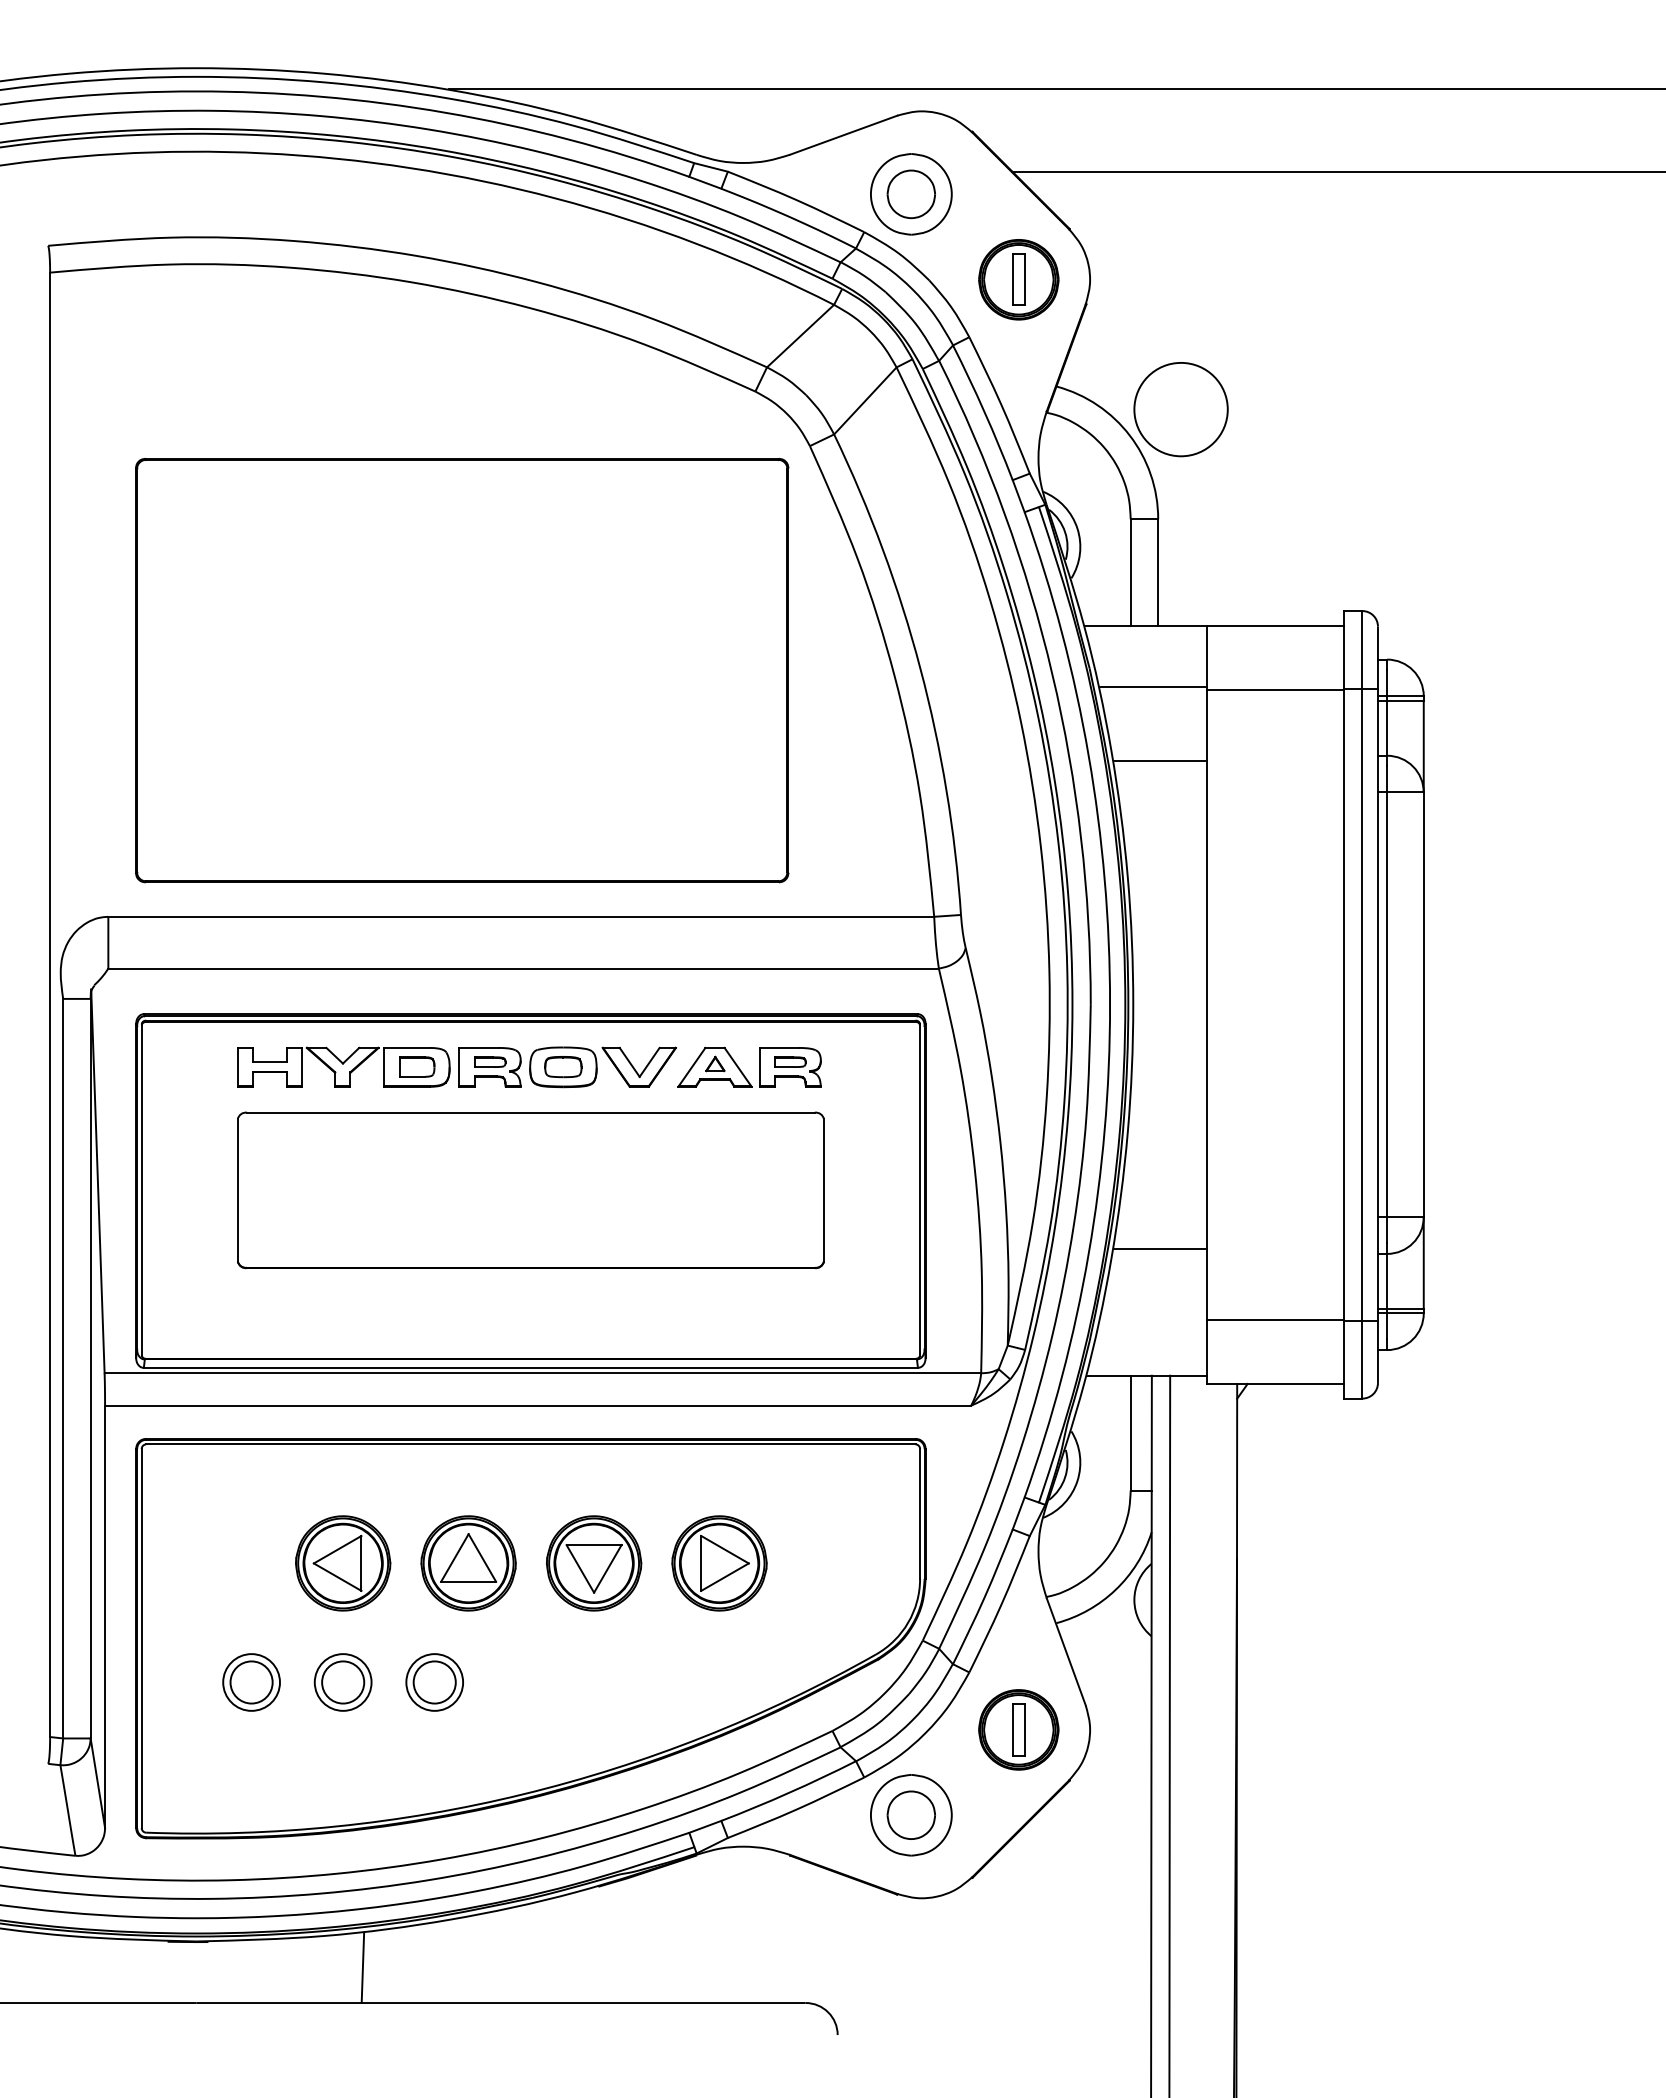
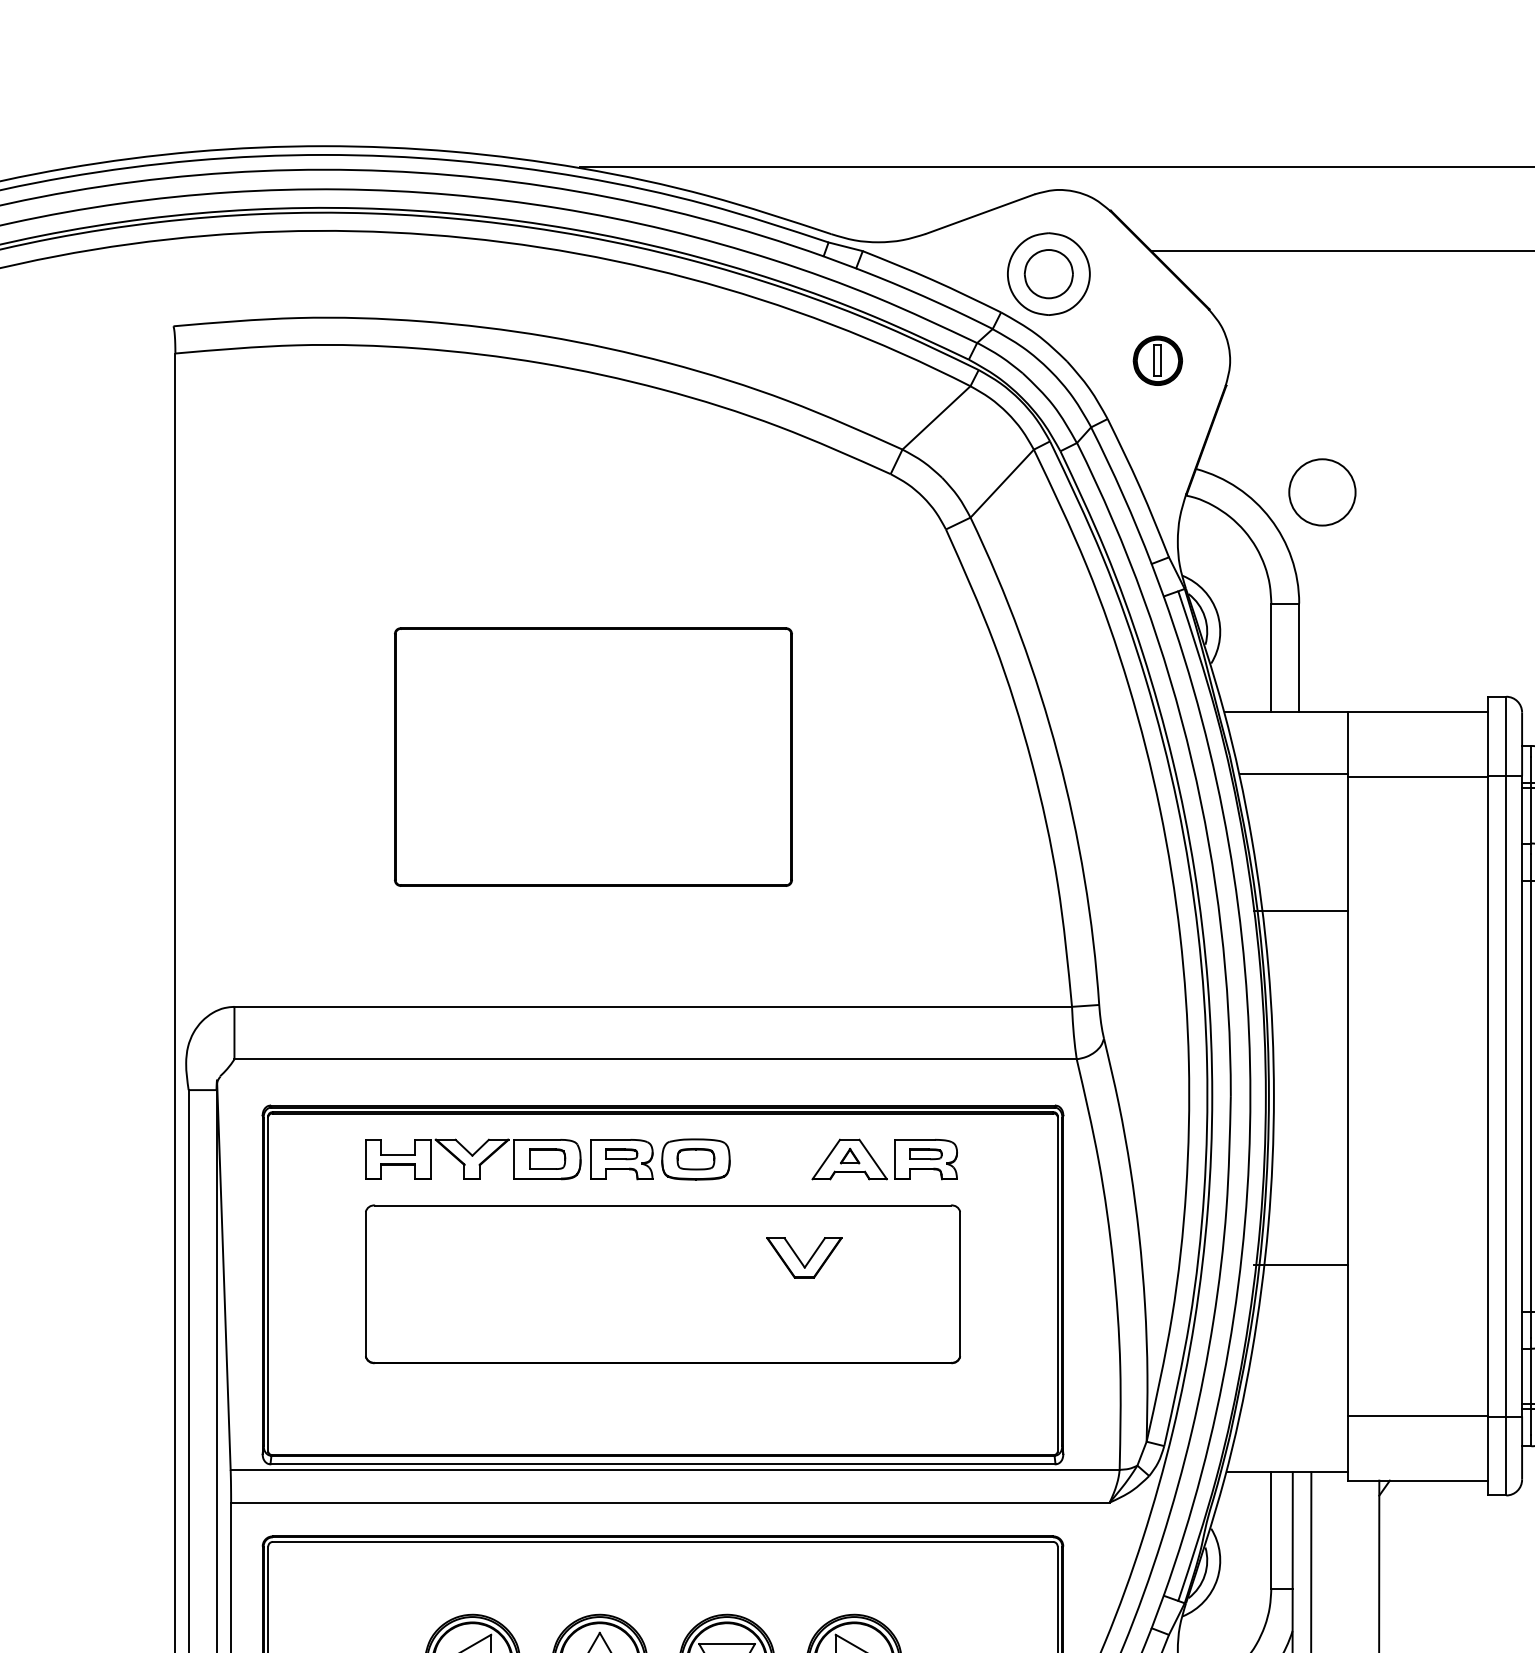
part: (1018, 279) -> (1157, 360), size x0.6
circle: (1180, 409) -> (1321, 492), size x0.7
part: (462, 670) -> (593, 757), size x0.6
line: (1159, 760) -> (1300, 911), moved
part: (638, 1066) -> (803, 1257), moved
line: (1159, 1249) -> (1300, 1265), moved

